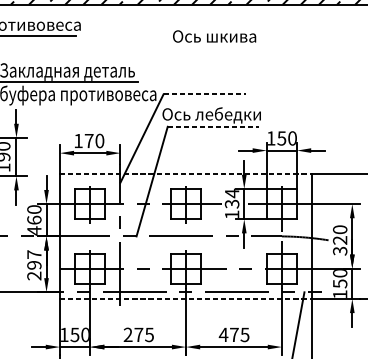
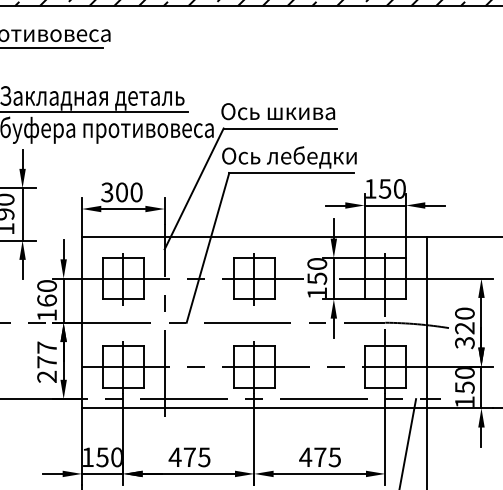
text: (214, 36) -> (278, 111), moved
line: (205, 94) -> (280, 128), dashed -> solid
line: (214, 126) -> (292, 172), dashed -> solid
text: (83, 141) -> (114, 192), 170 -> 300
line: (186, 174) -> (254, 237), dashed -> solid
text: (232, 198) -> (317, 270), 134 -> 150
text: (33, 230) -> (46, 314), 460 -> 160
text: (33, 265) -> (46, 362), 297 -> 277
line: (186, 299) -> (254, 408), dashed -> solid
text: (127, 334) -> (174, 456), 275 -> 475

